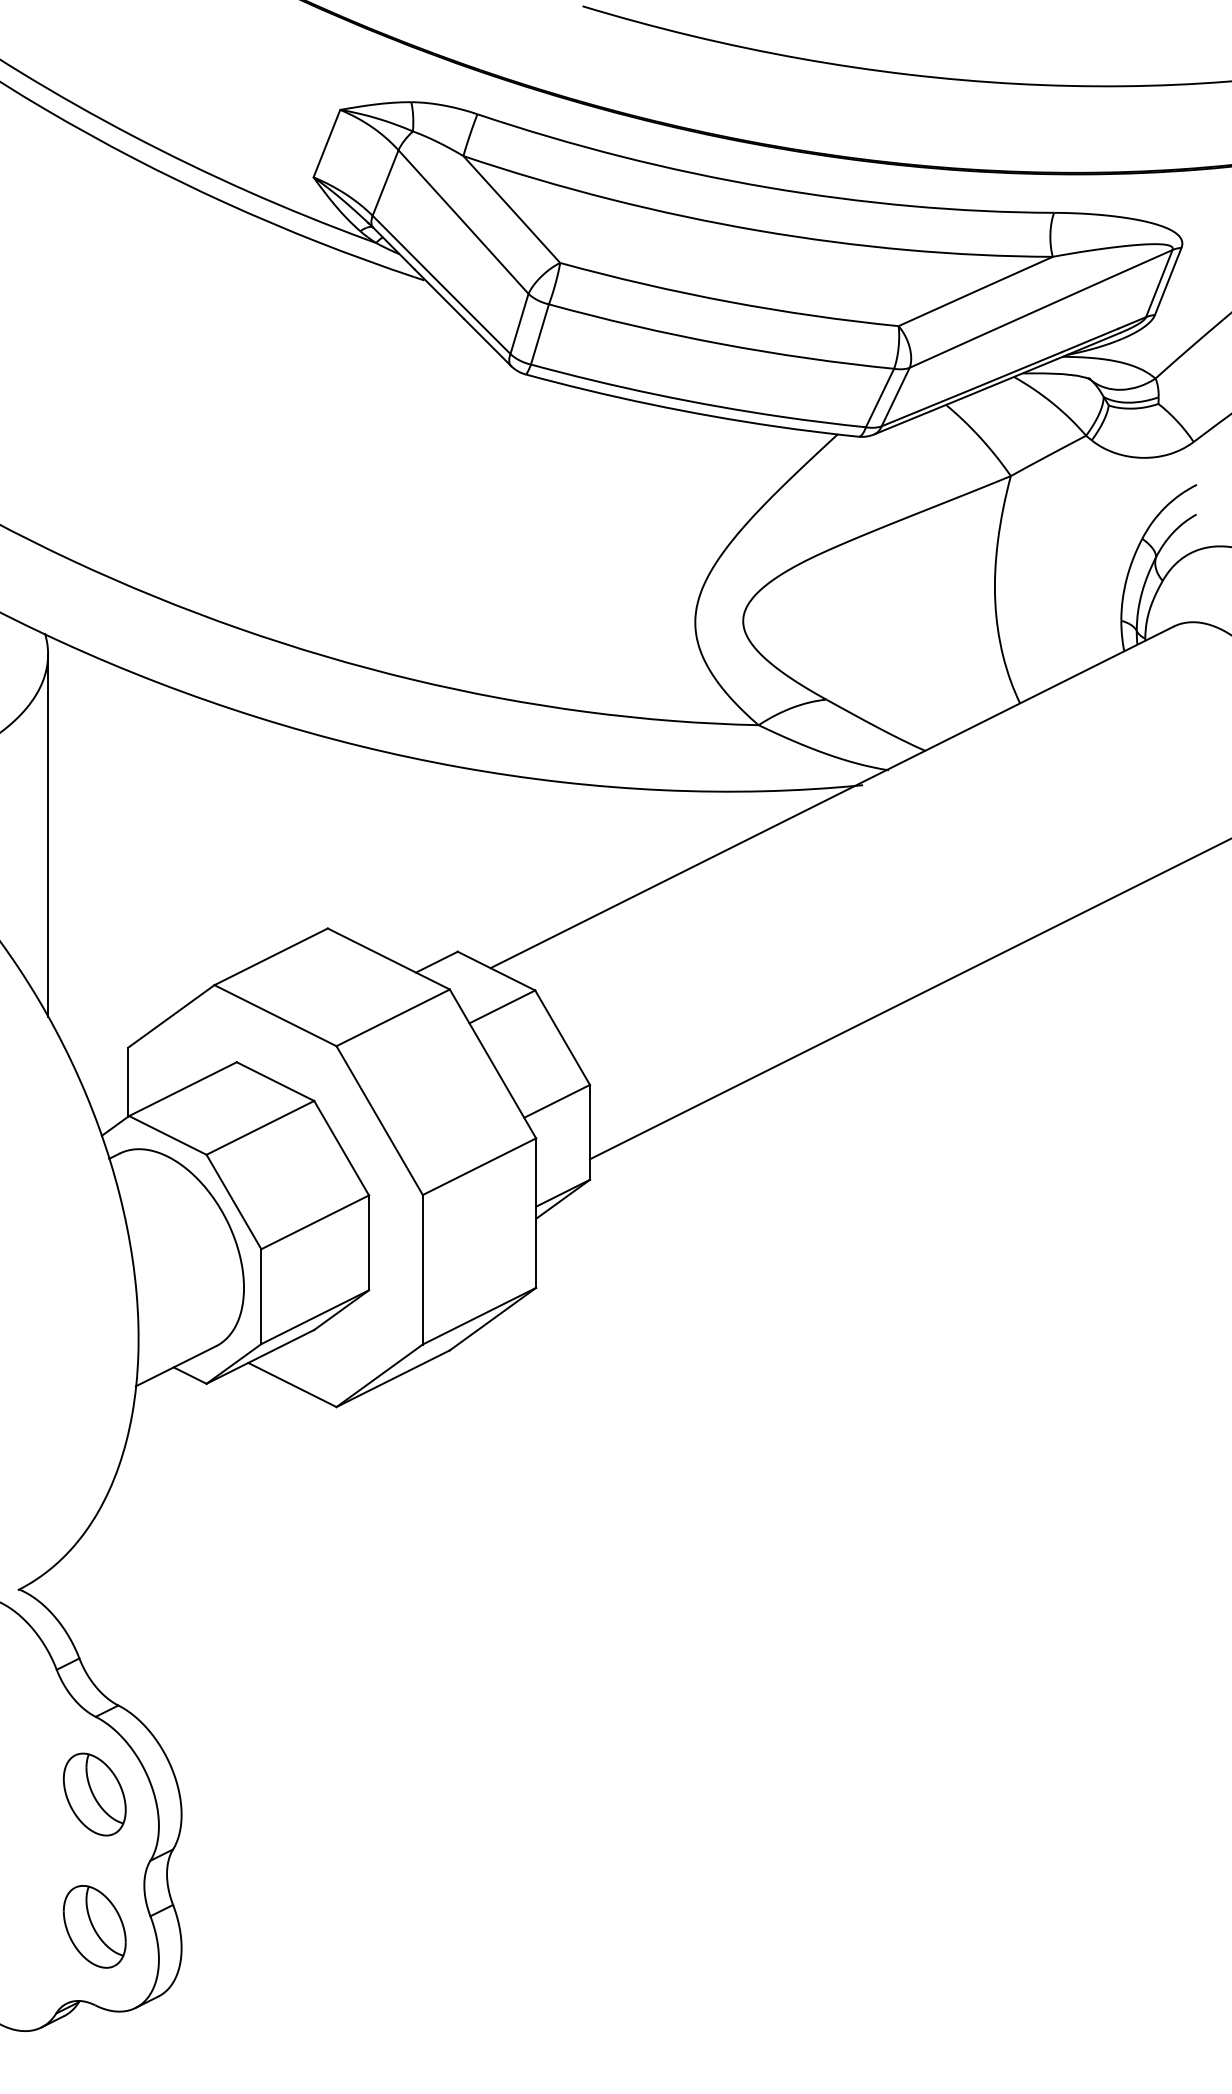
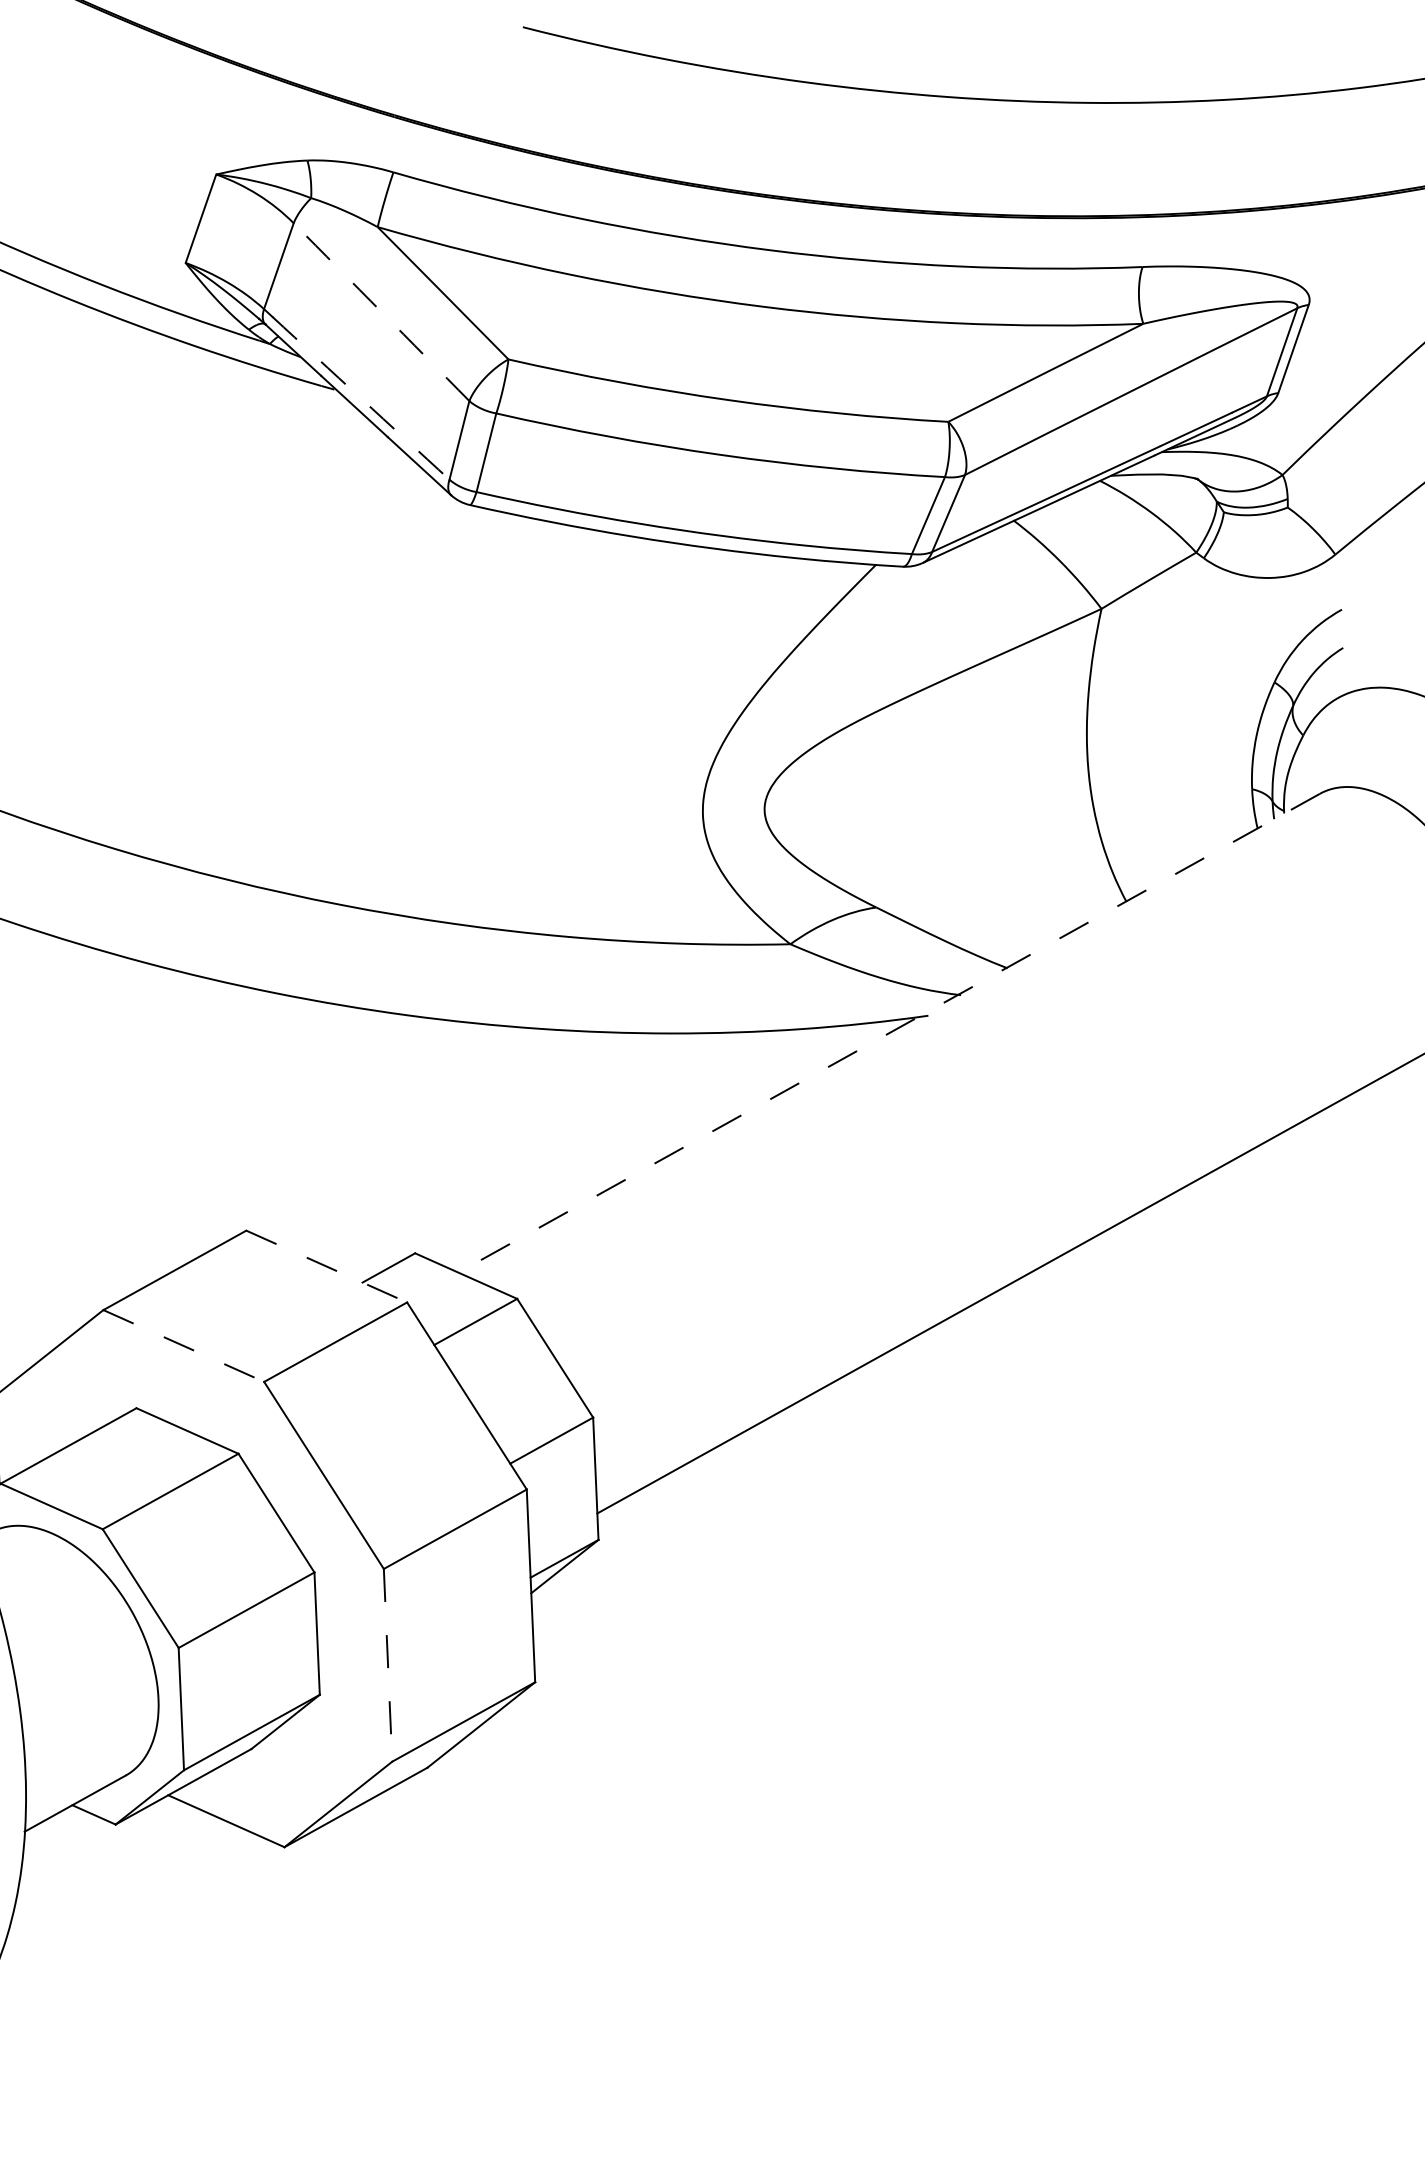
arc: (463, 222) -> (381, 312), solid -> dashed
arc: (444, 288) -> (360, 398), solid -> dashed
line: (832, 797) -> (889, 1033), solid -> dashed
line: (389, 959) -> (327, 1267), solid -> dashed
line: (275, 1015) -> (183, 1345), solid -> dashed
line: (422, 1269) -> (387, 1664), solid -> dashed

